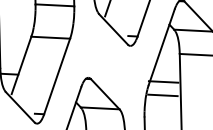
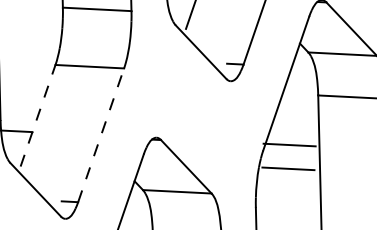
line: (21, 64) -> (37, 114), solid -> dashed
line: (57, 76) -> (101, 135), solid -> dashed

